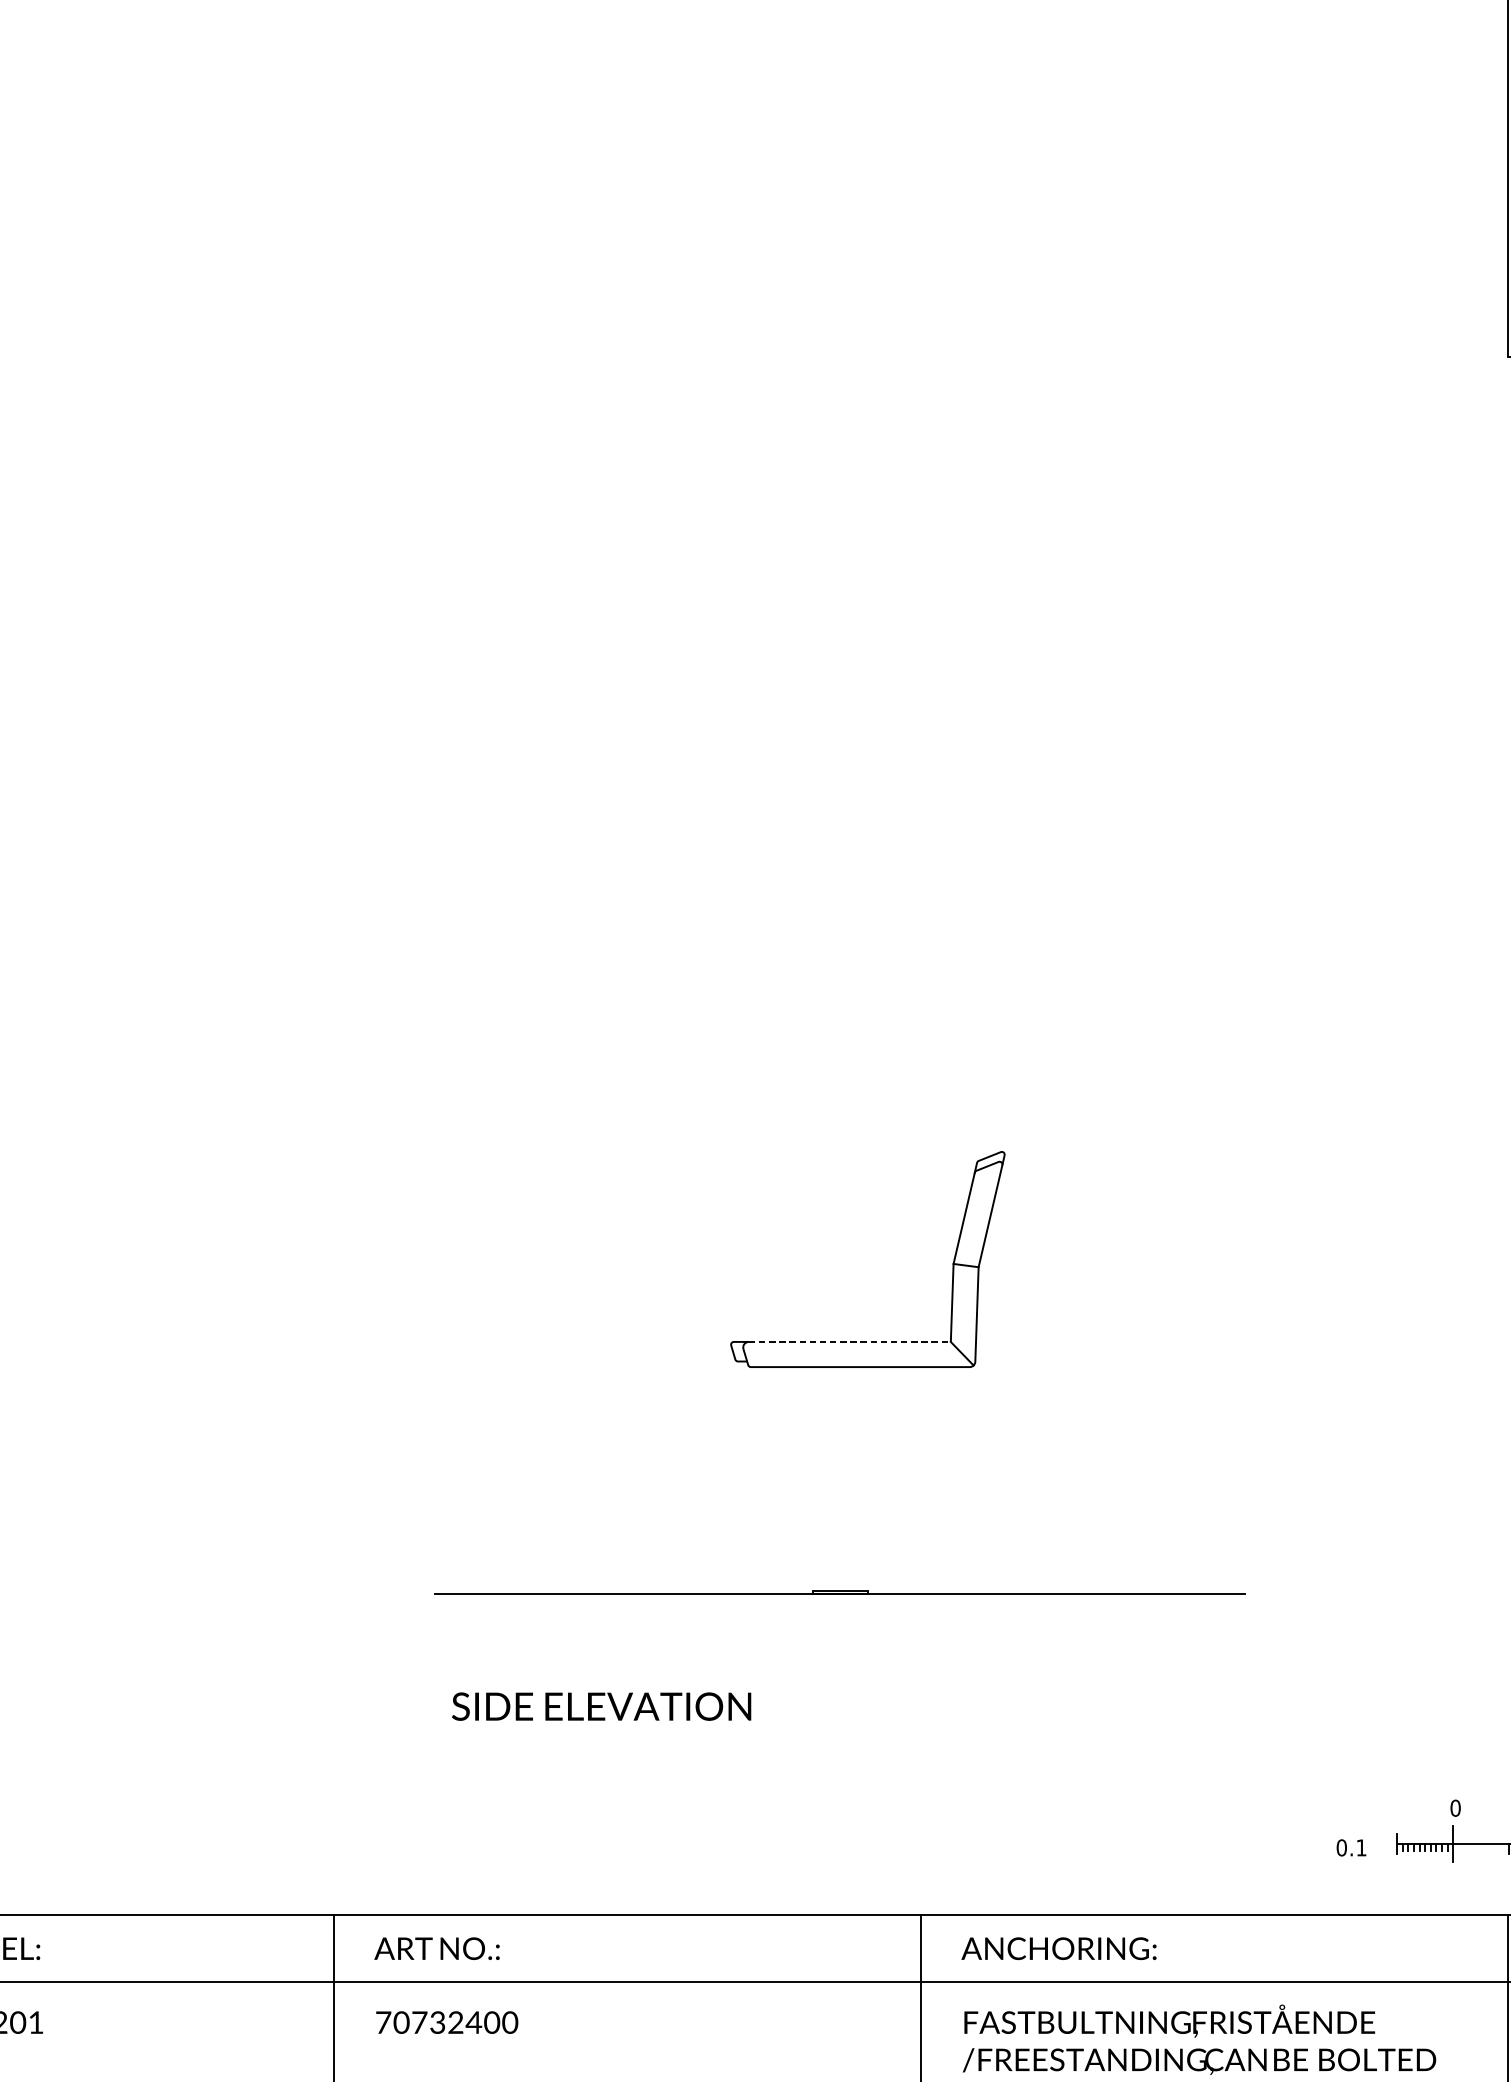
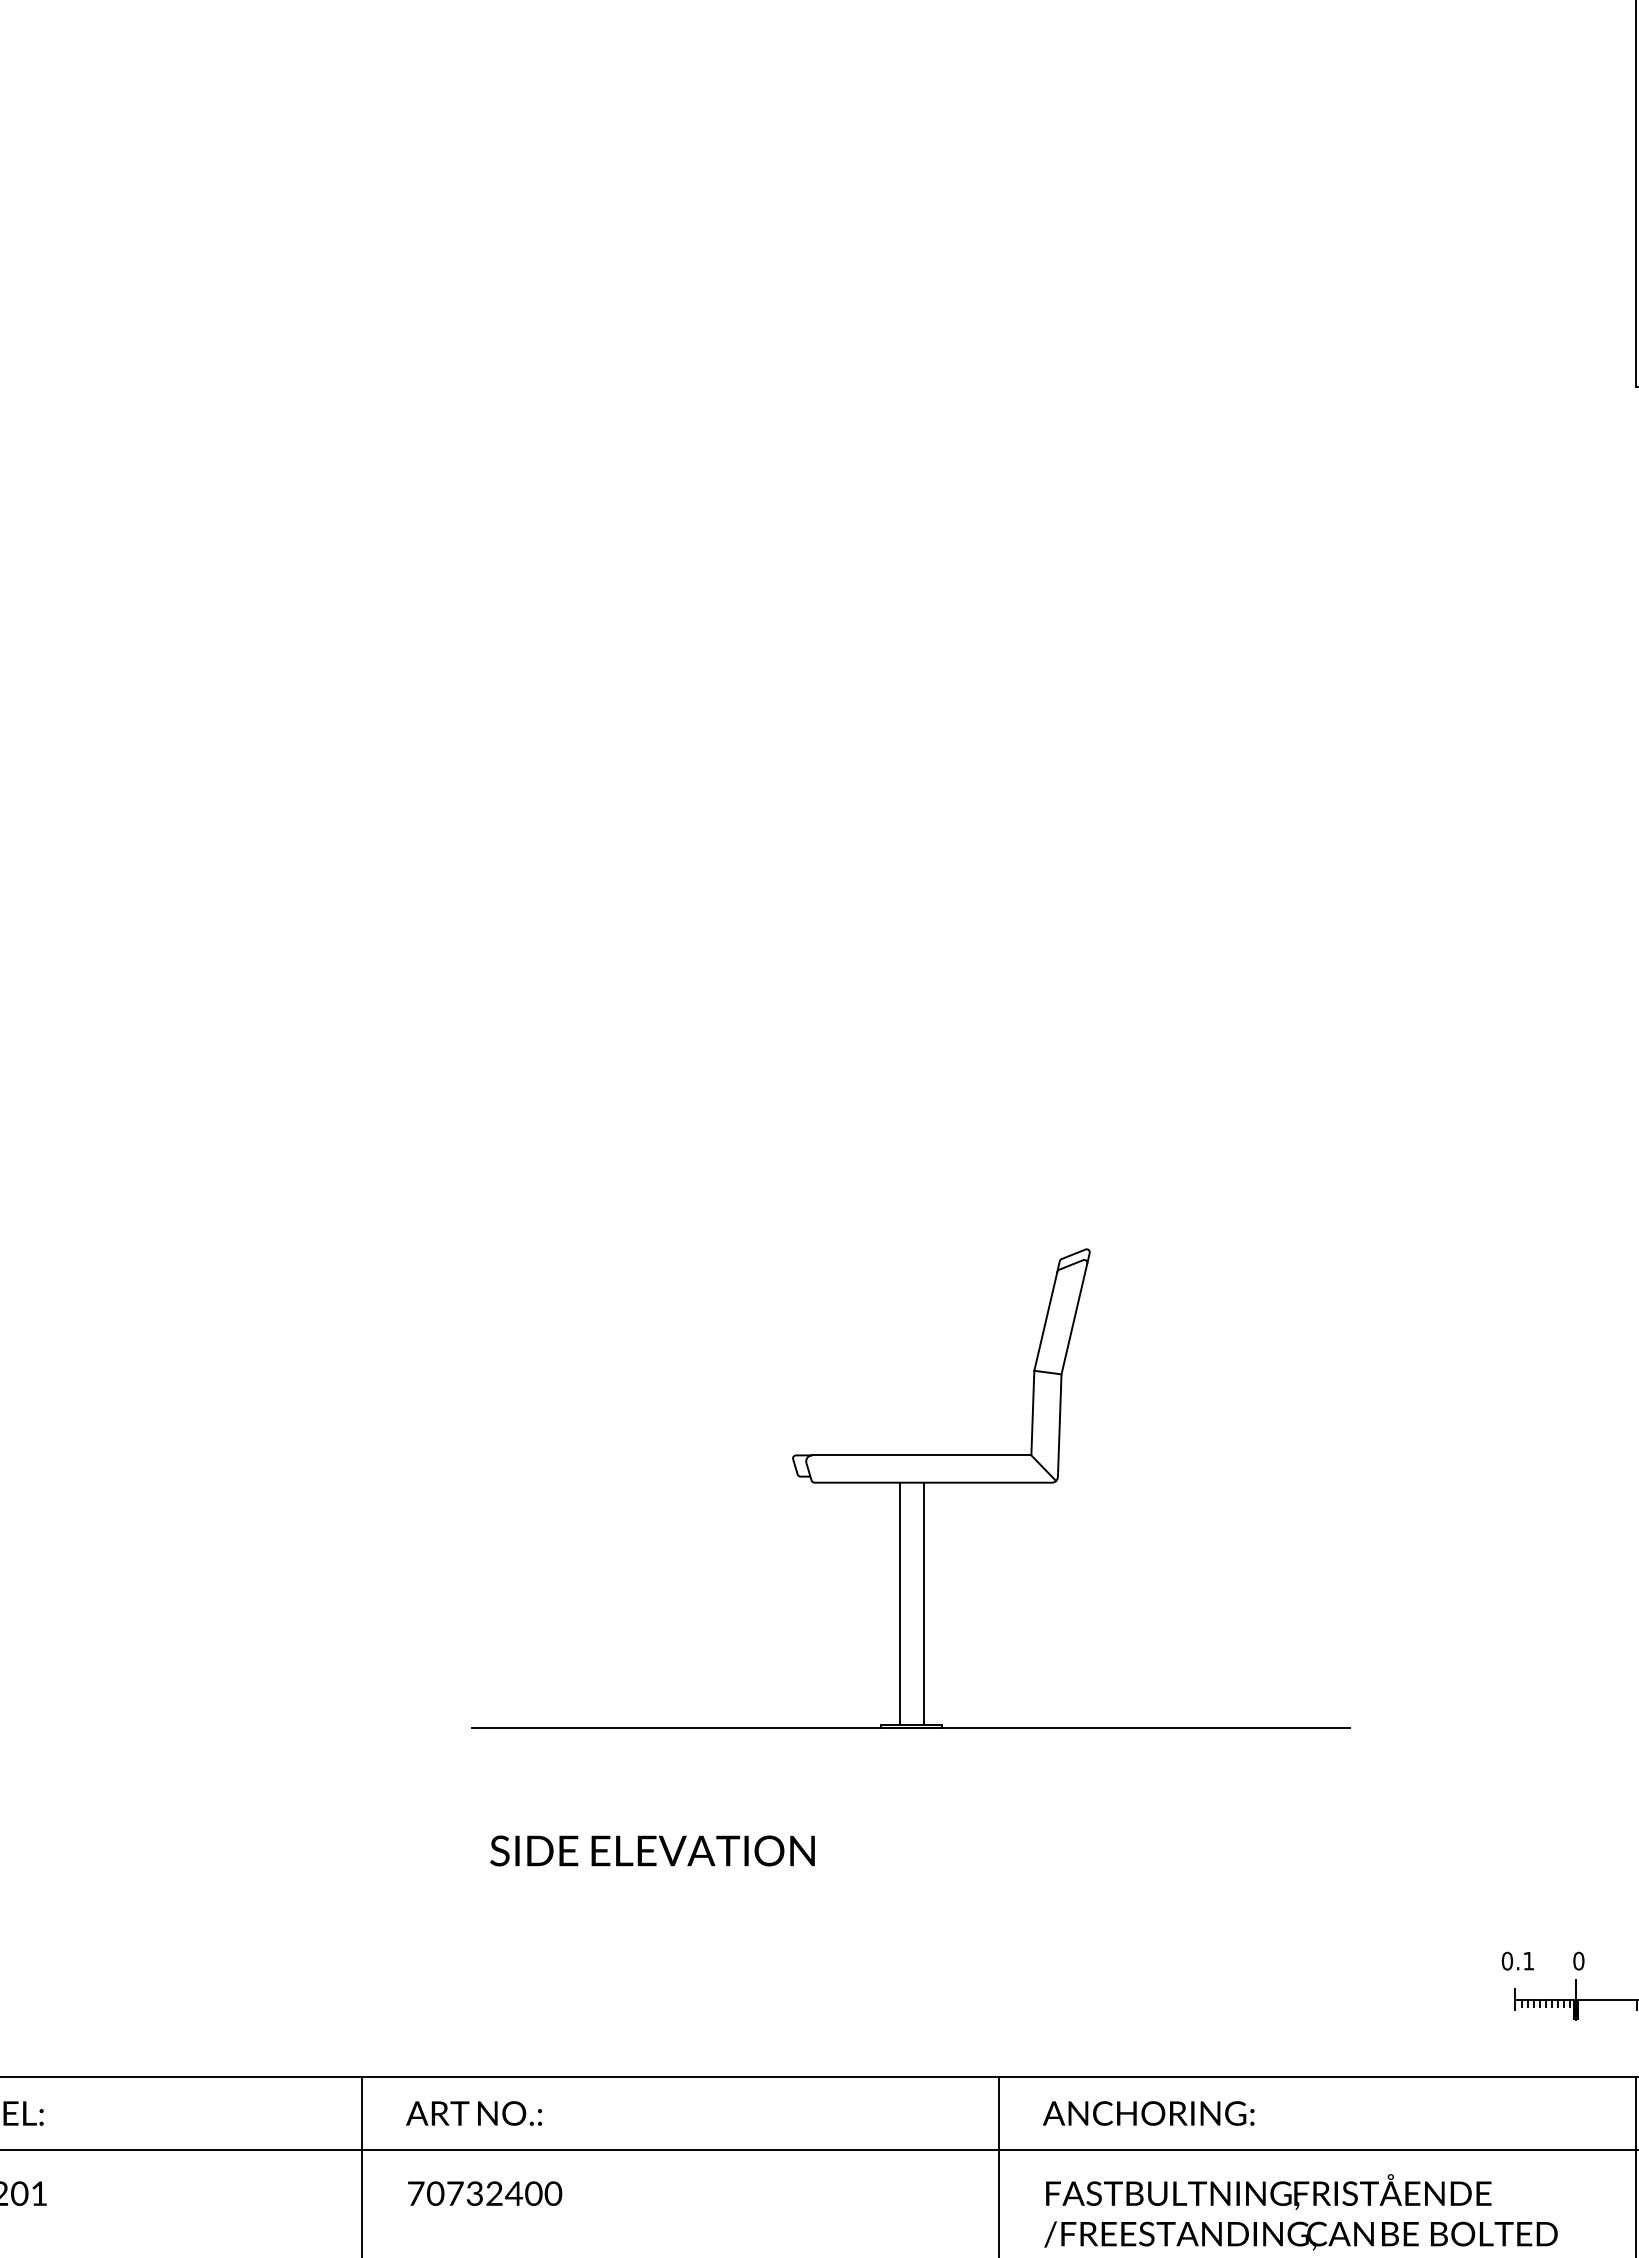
line: (849, 1342) -> (921, 1455), dashed -> solid
line: (829, 1478) -> (899, 1603), added
line: (851, 1478) -> (923, 1603), added
text: (1351, 1847) -> (1517, 1960), moved
fill: (1453, 1852) -> (1576, 2009), added

